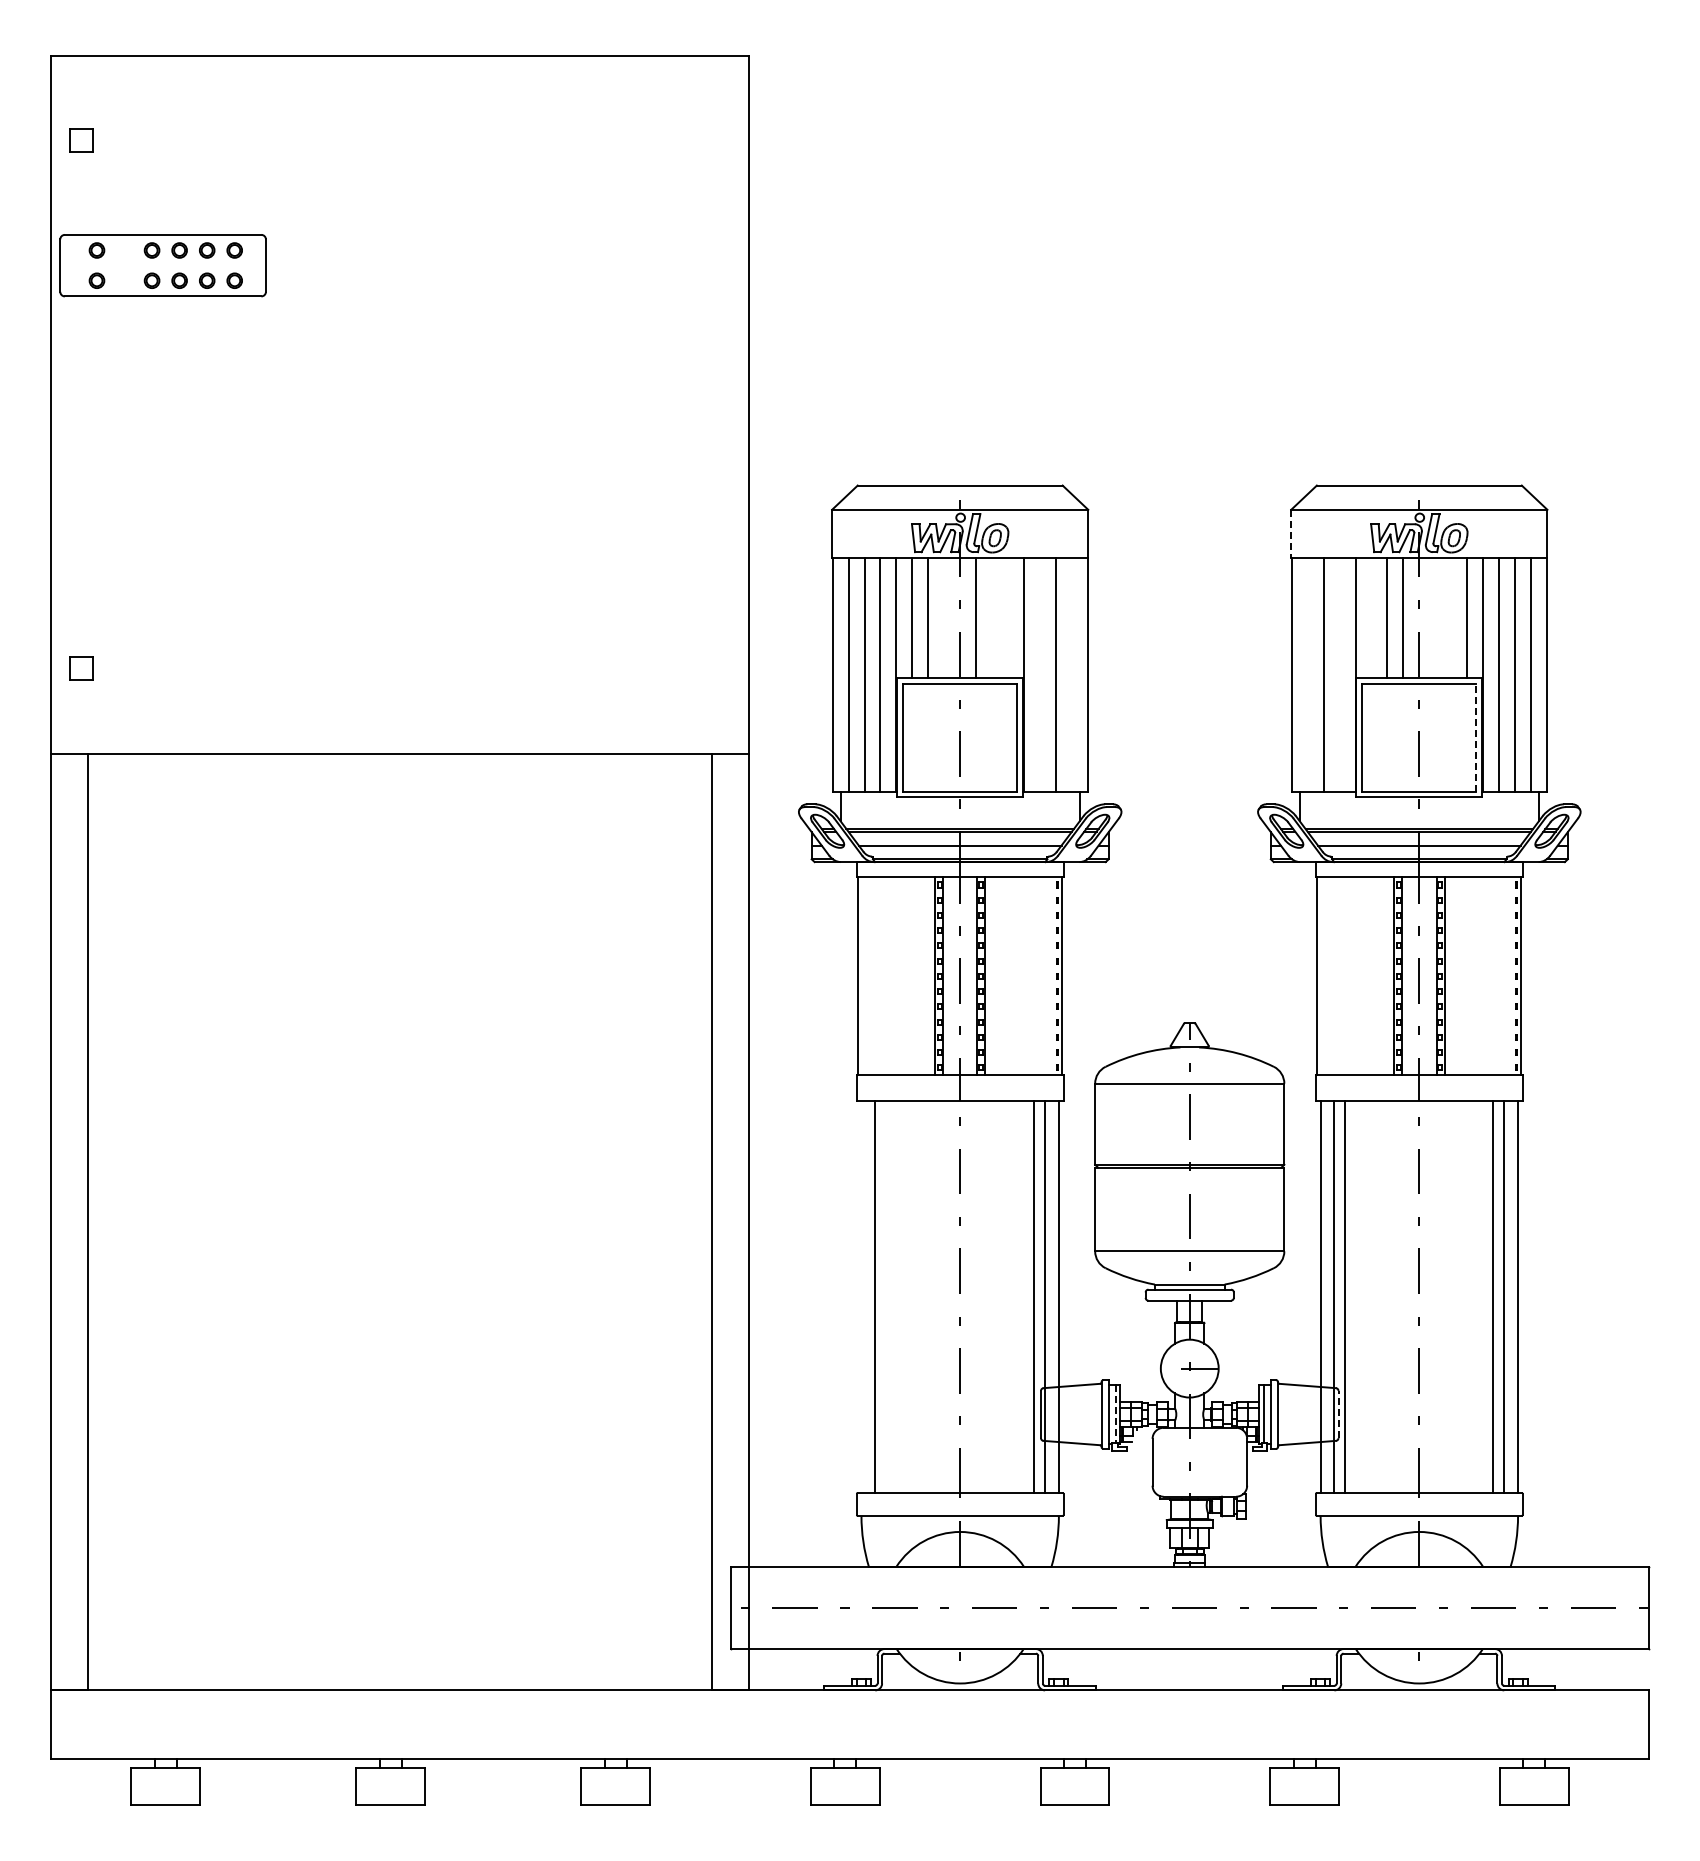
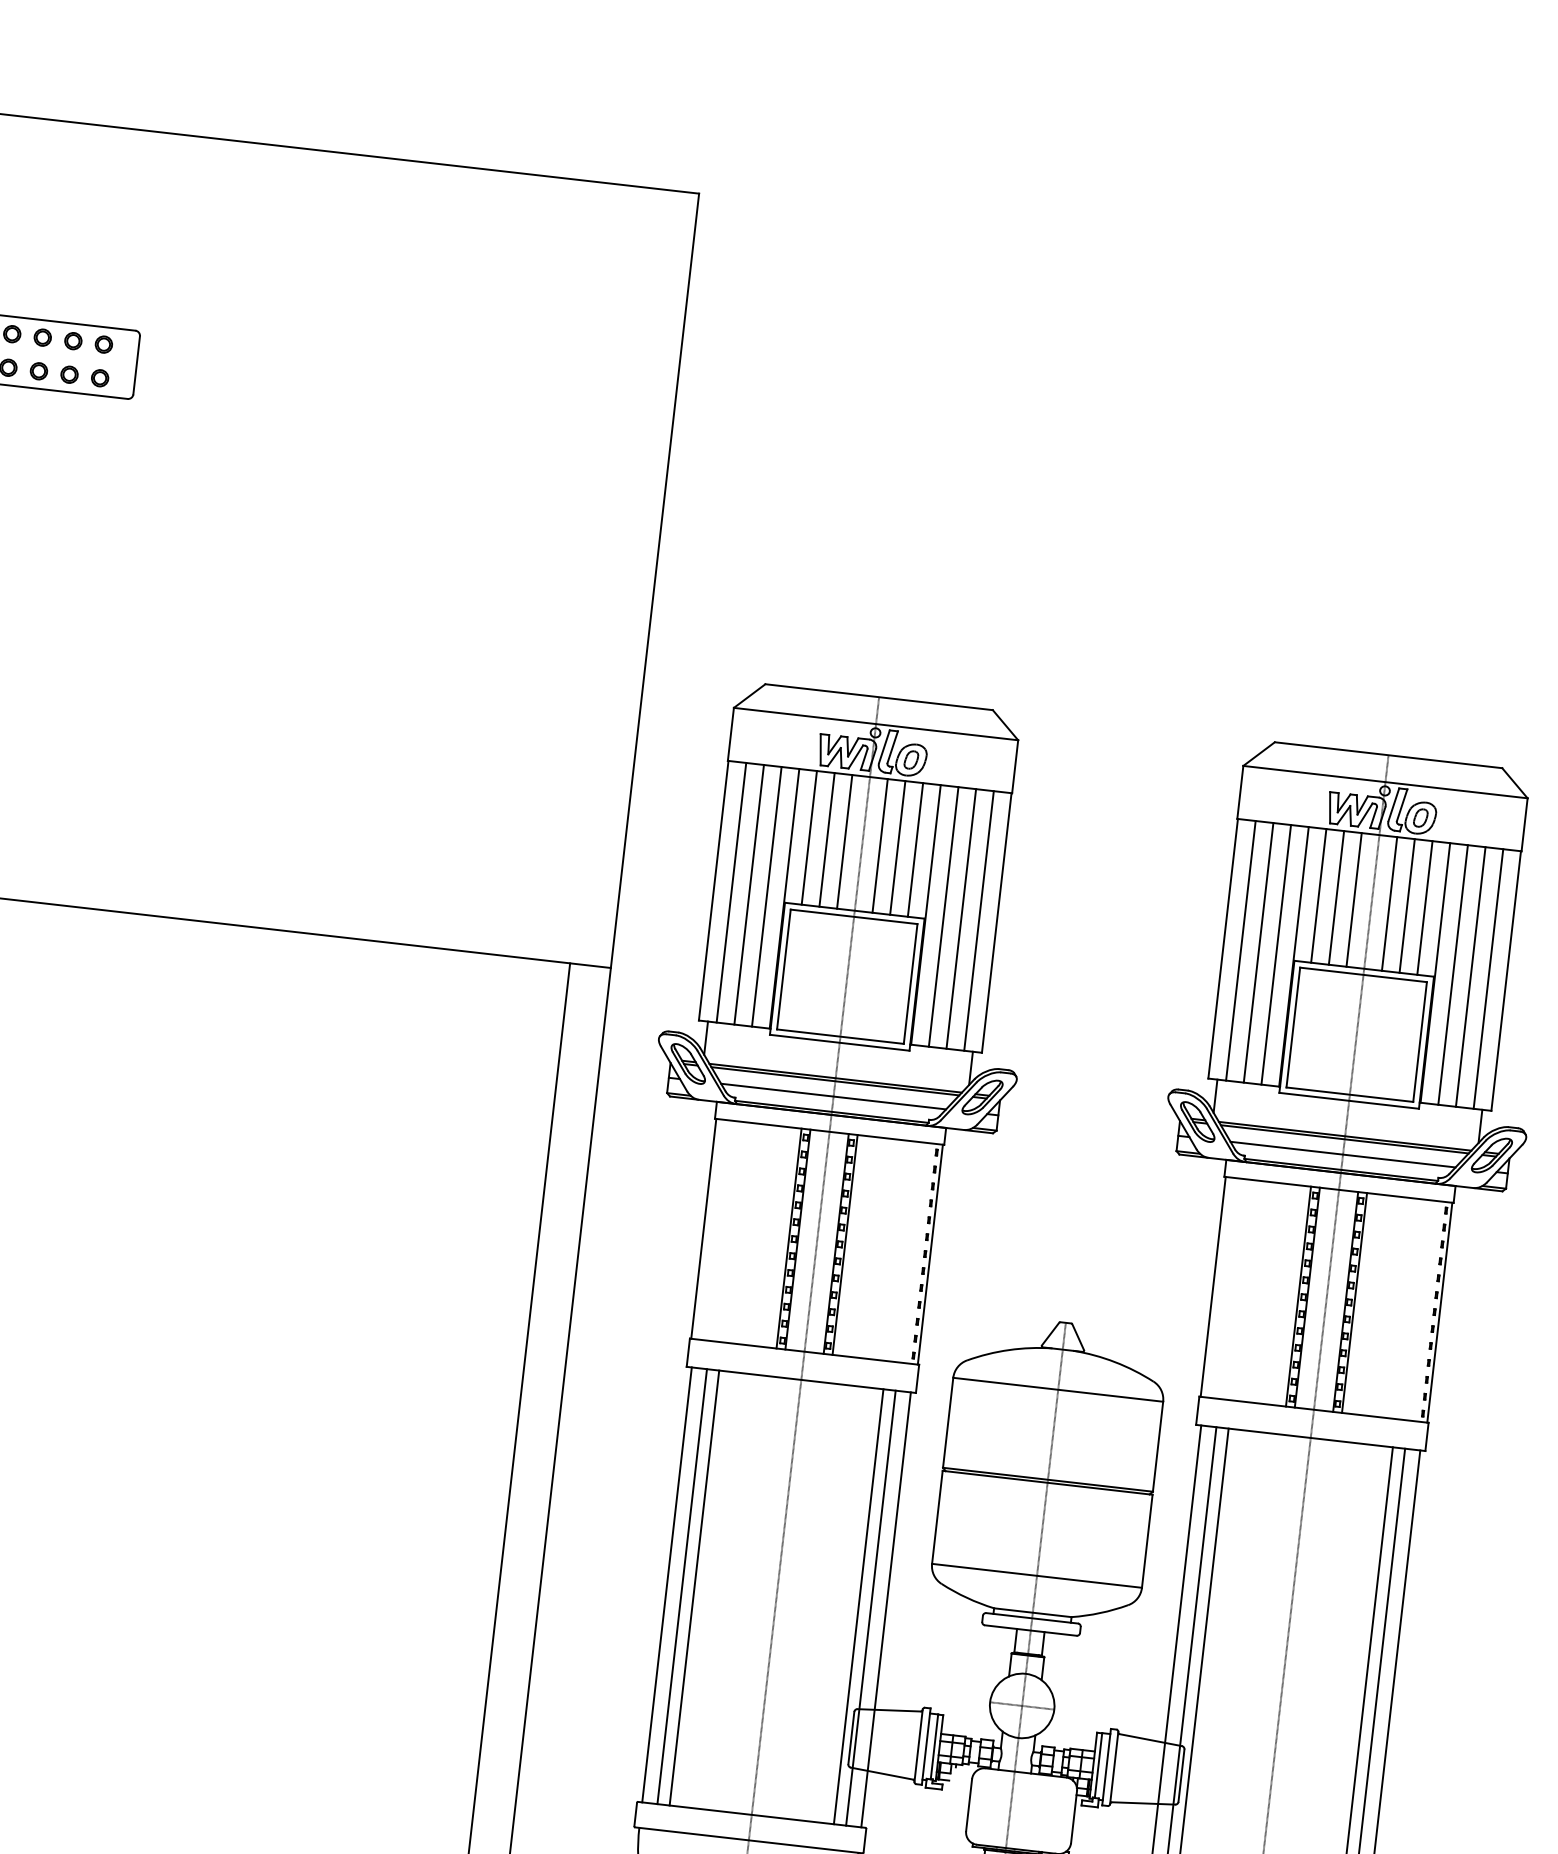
line: (1291, 533) -> (1240, 792), dashed -> solid
line: (944, 617) -> (845, 841), added
line: (992, 617) -> (898, 847), added
line: (1008, 617) -> (916, 849), added
line: (1371, 617) -> (1318, 895), added
line: (1435, 617) -> (1389, 903), added
line: (1451, 617) -> (1407, 905), added
line: (1039, 674) -> (943, 916), added
line: (1071, 674) -> (978, 920), added
line: (1307, 674) -> (1240, 950), added
line: (1339, 674) -> (1276, 954), added
line: (1476, 737) -> (1420, 1041), dashed -> solid
line: (861, 1296) -> (667, 1584), added
line: (886, 1296) -> (694, 1587), added
line: (1115, 1414) -> (934, 1747), dashed -> solid
line: (1338, 1414) -> (1181, 1775), dashed -> solid

